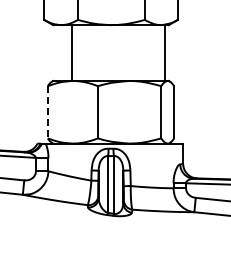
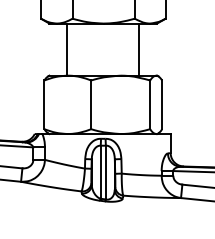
line: (164, 53) -> (139, 50), moved
line: (47, 112) -> (44, 105), dashed -> solid

